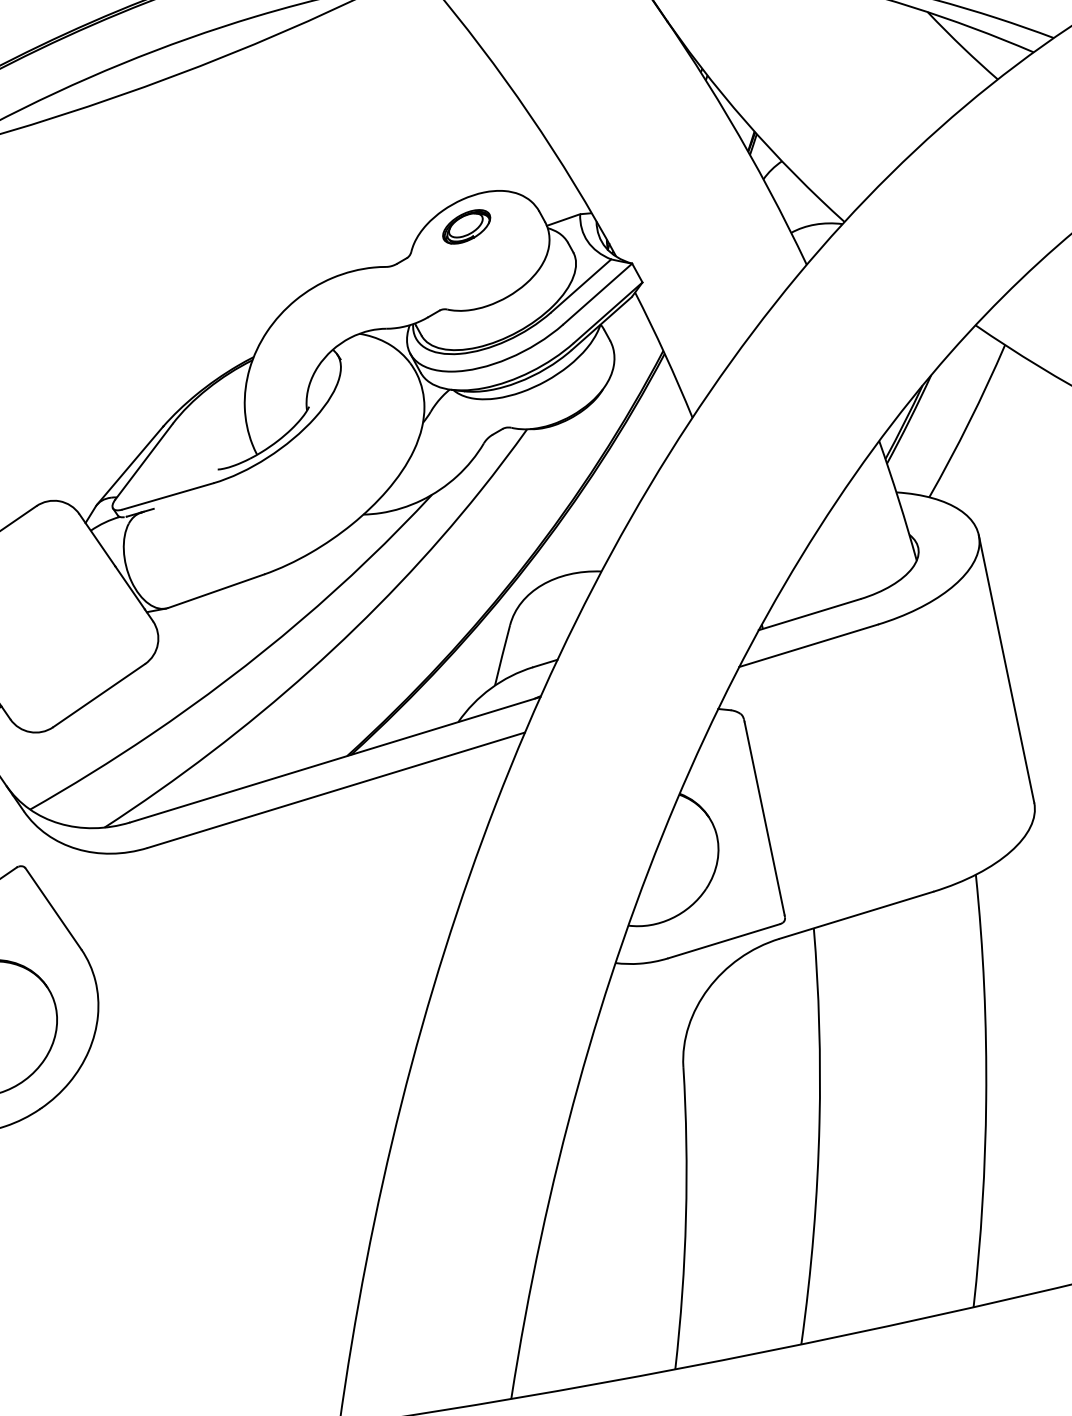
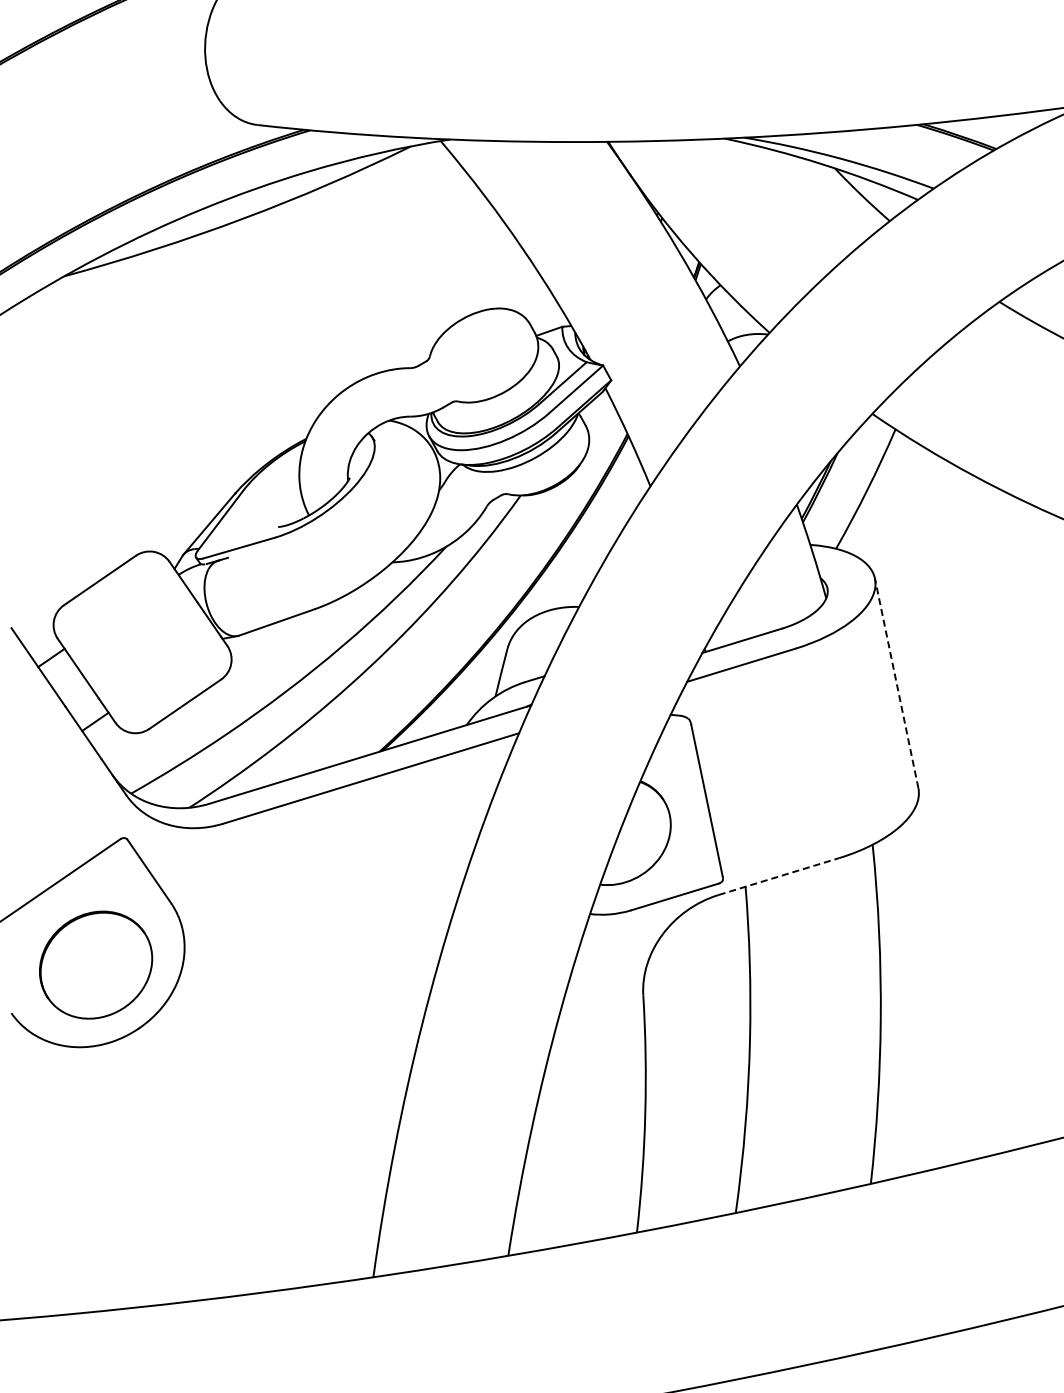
part: (466, 226) -> (473, 336), removed
line: (1006, 669) -> (896, 683), solid -> dashed
line: (857, 915) -> (779, 876), solid -> dashed

